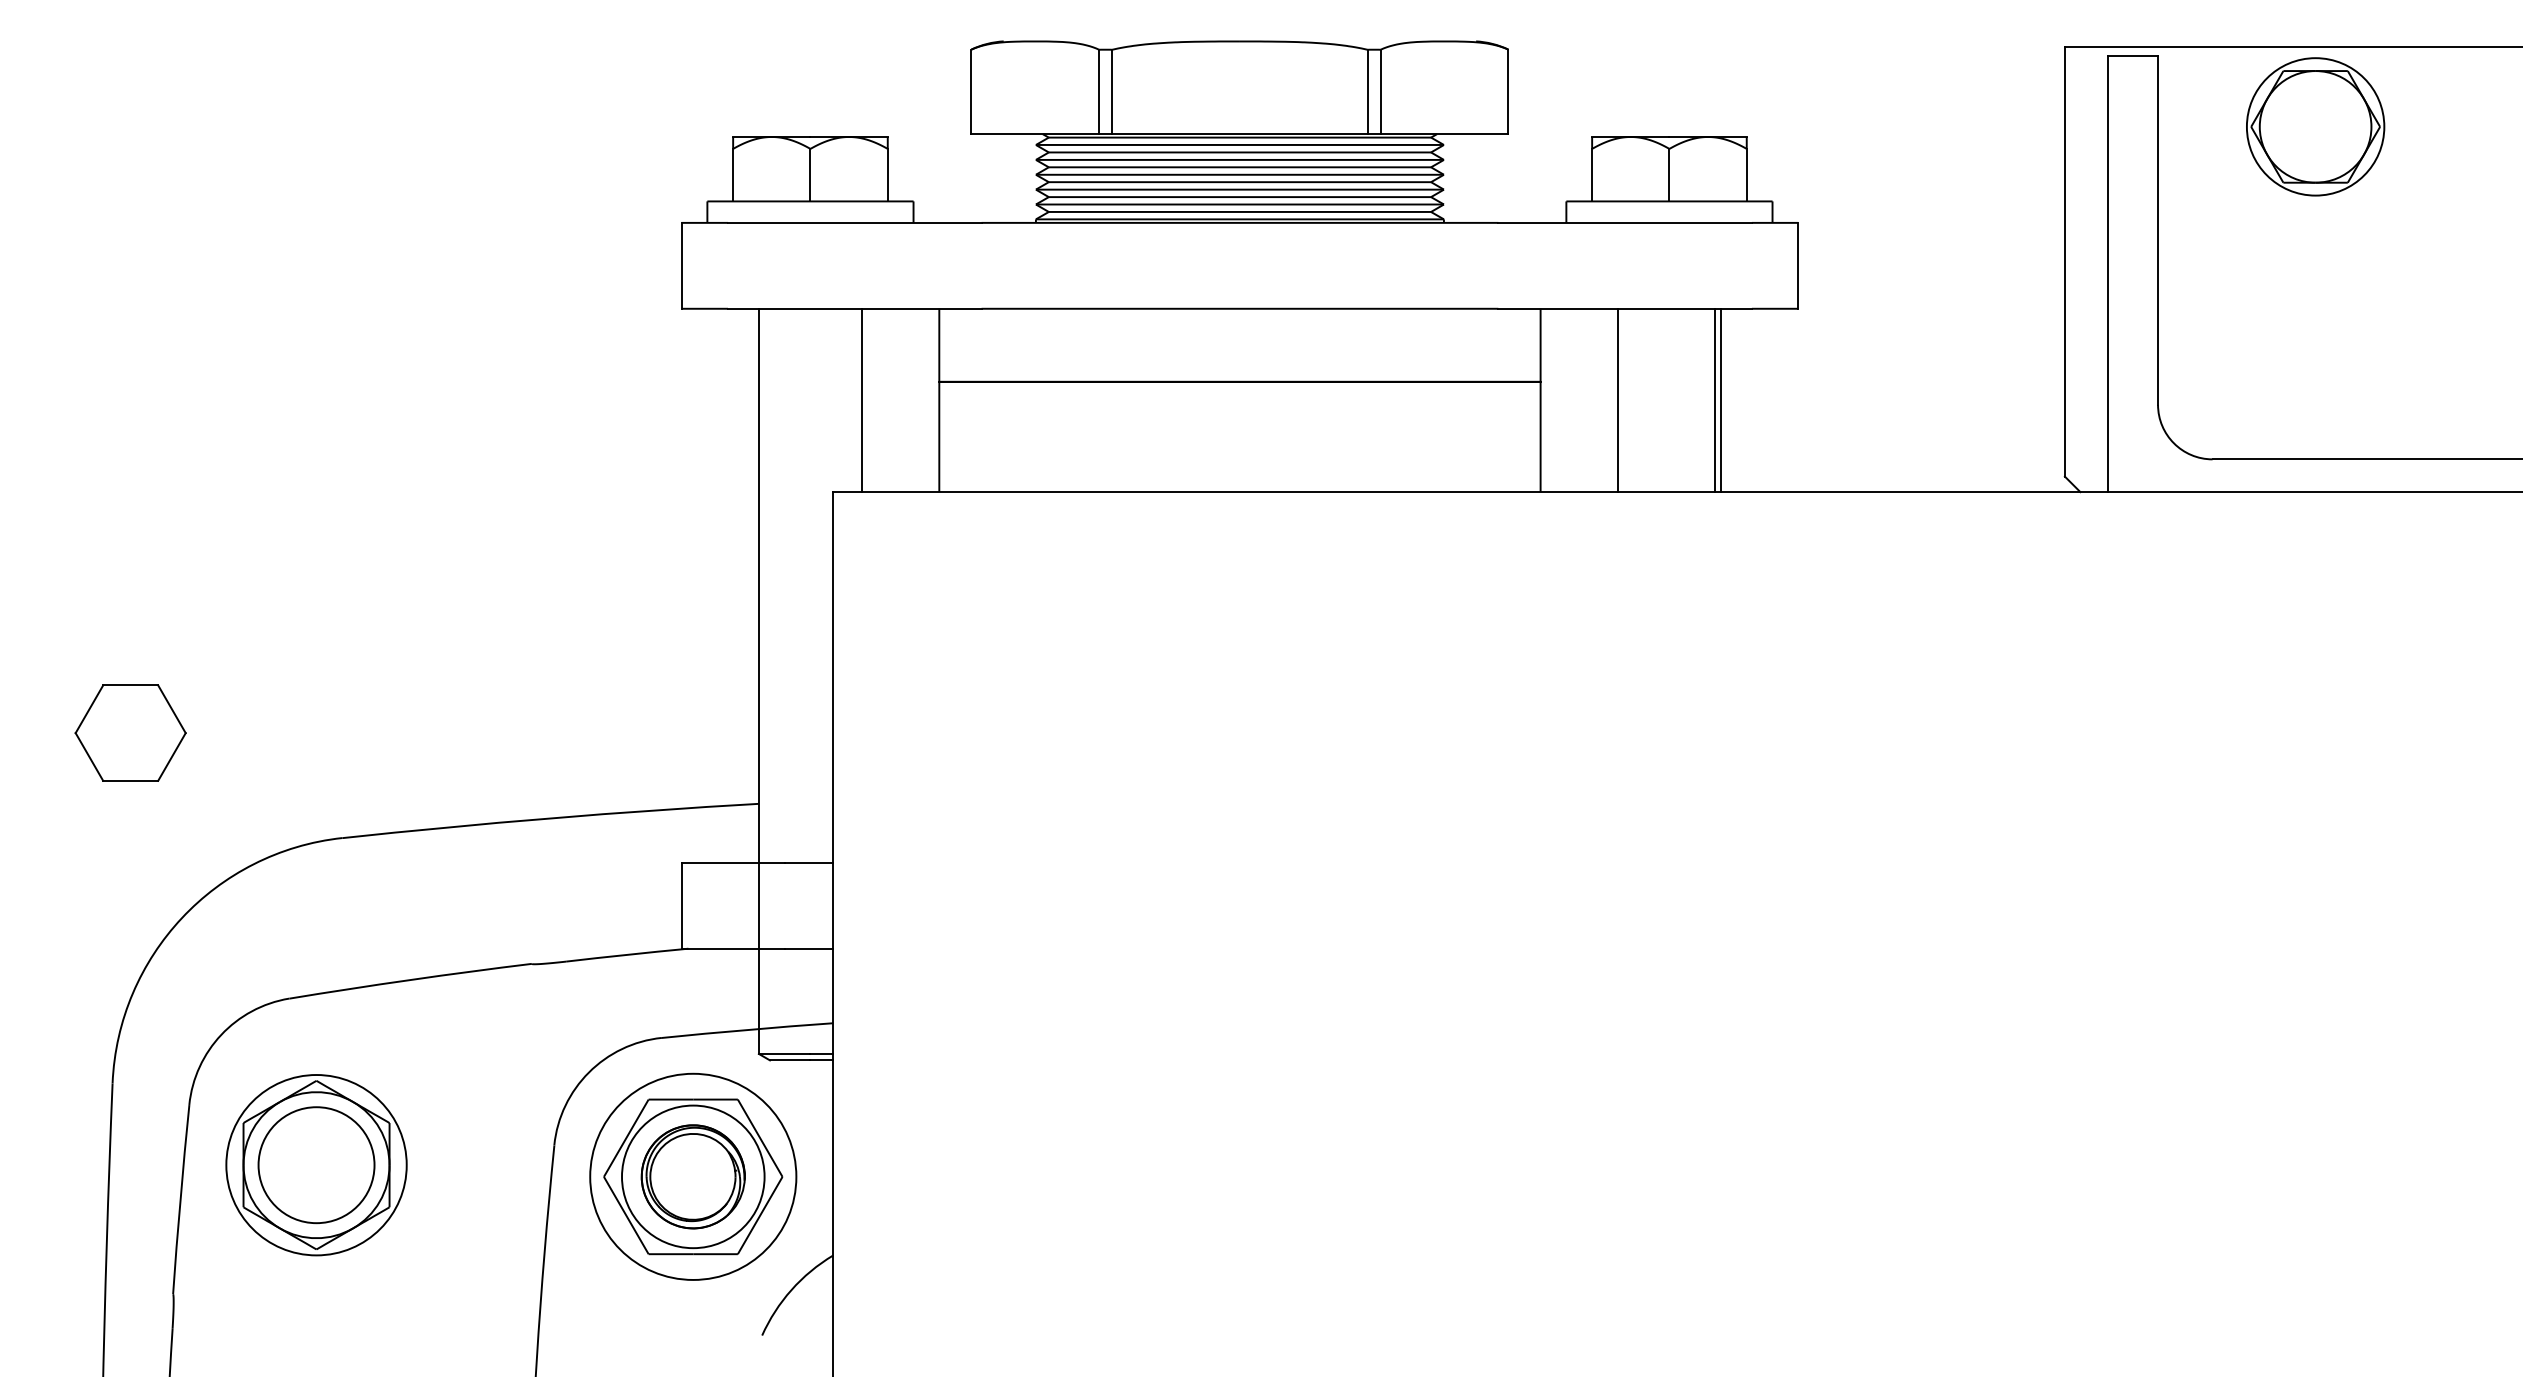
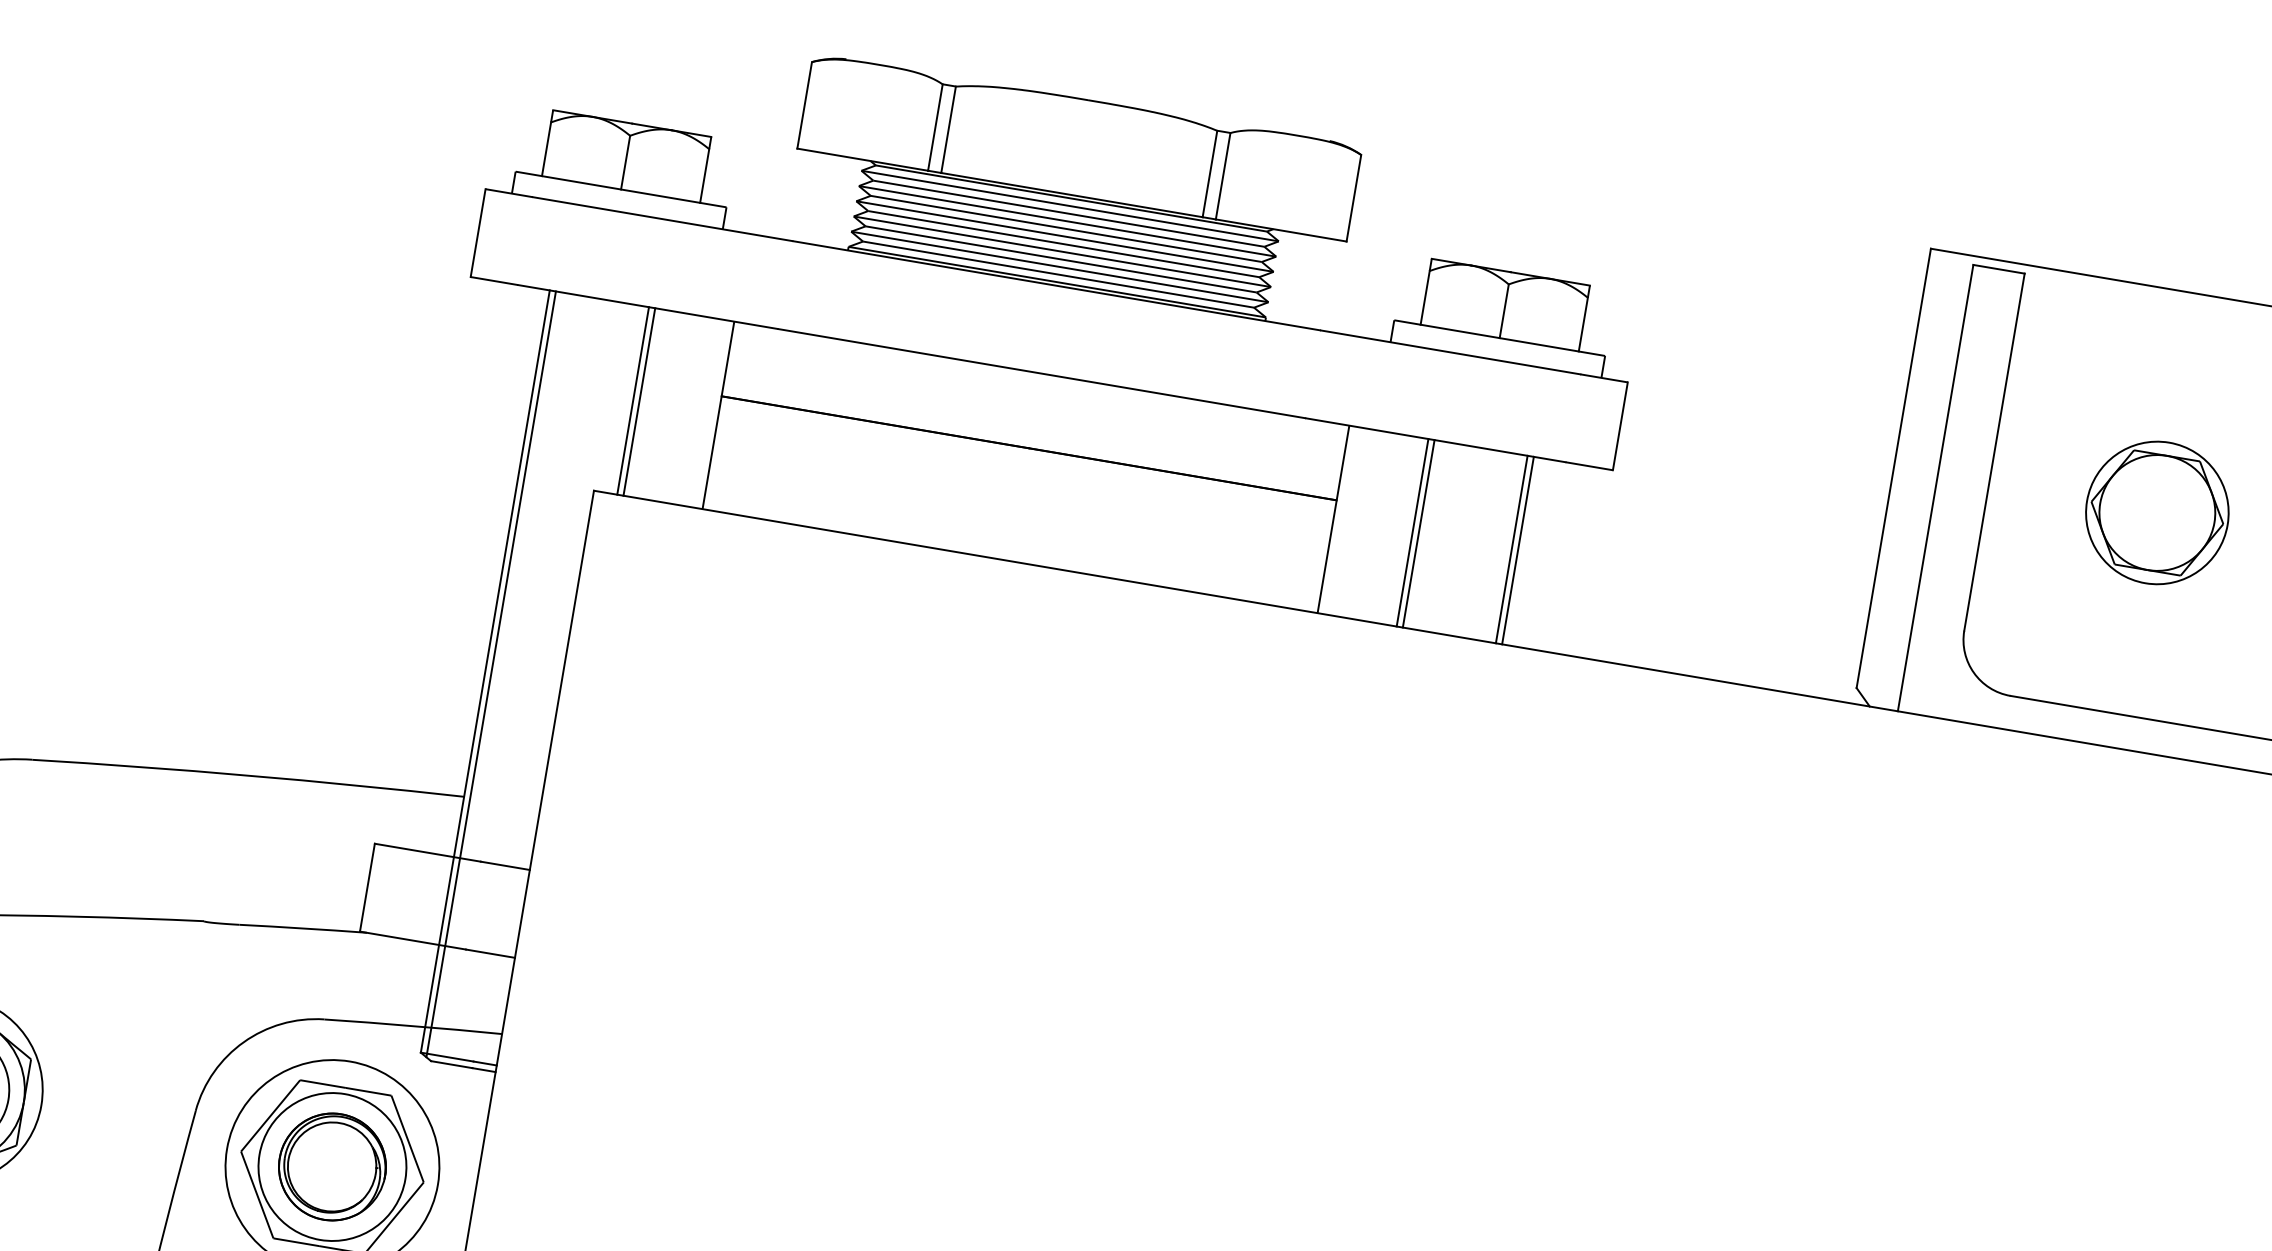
part: (2315, 126) -> (2157, 512), moved
line: (855, 400) -> (632, 400), added
line: (1623, 400) -> (1418, 533), added
line: (764, 682) -> (490, 673), added

